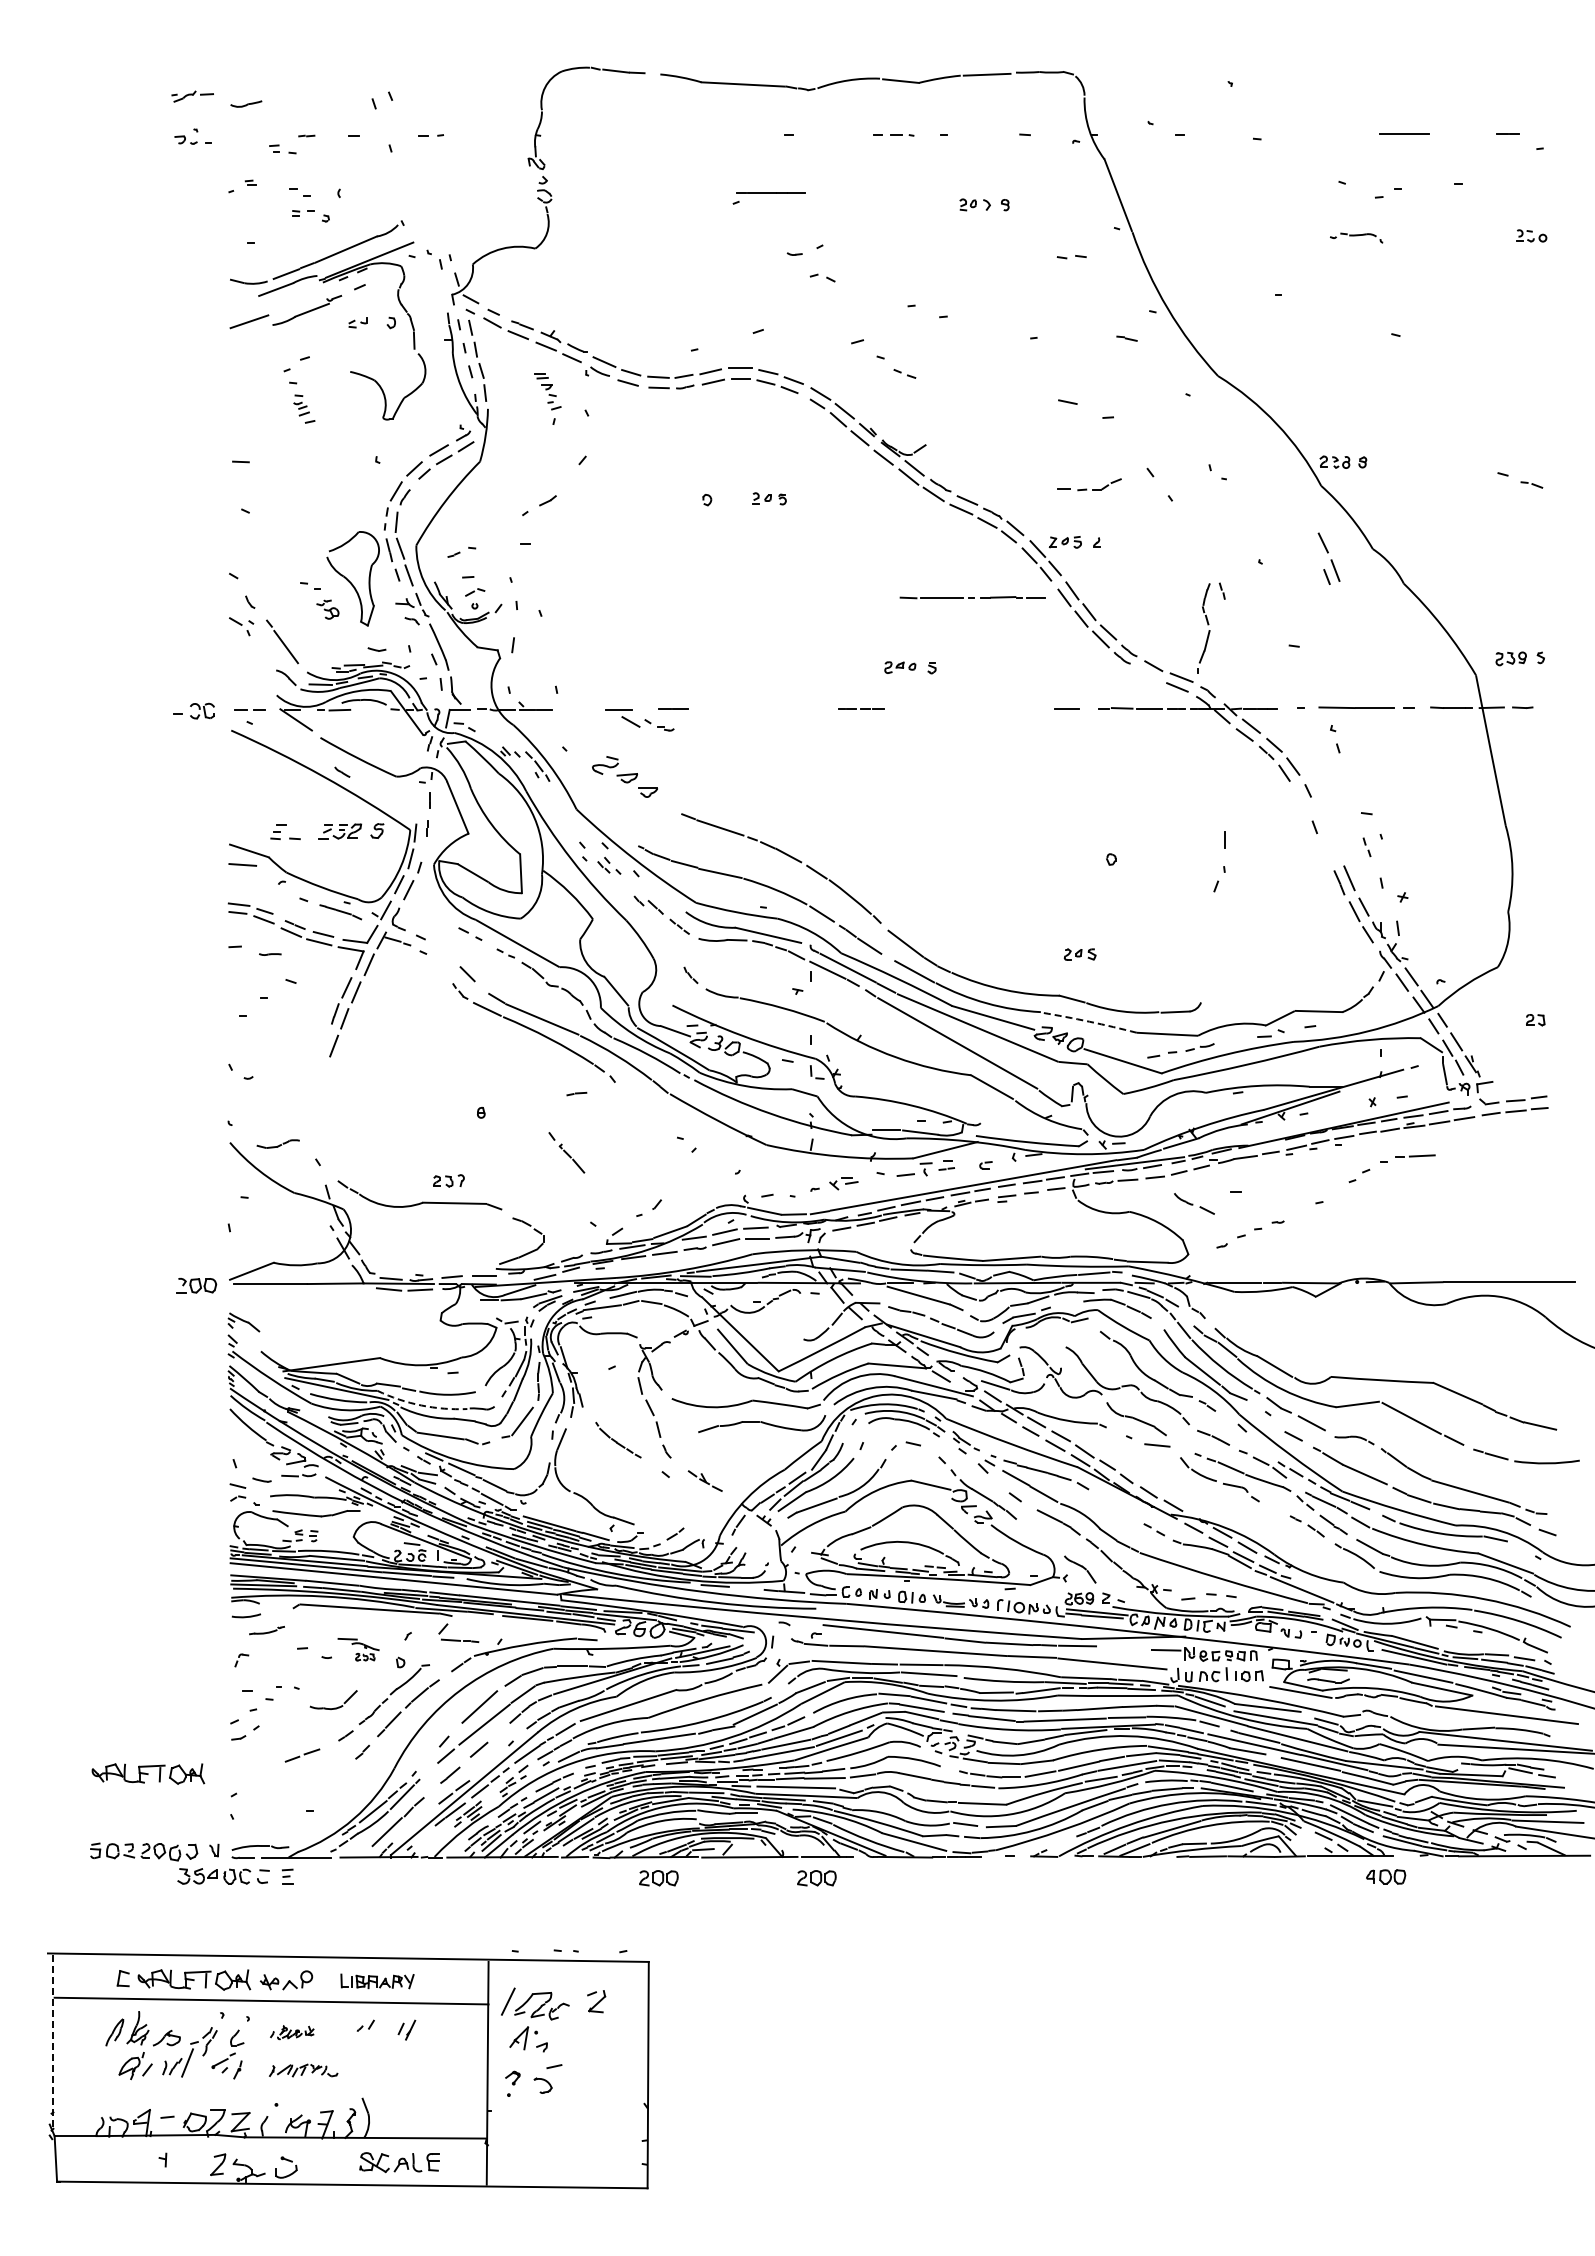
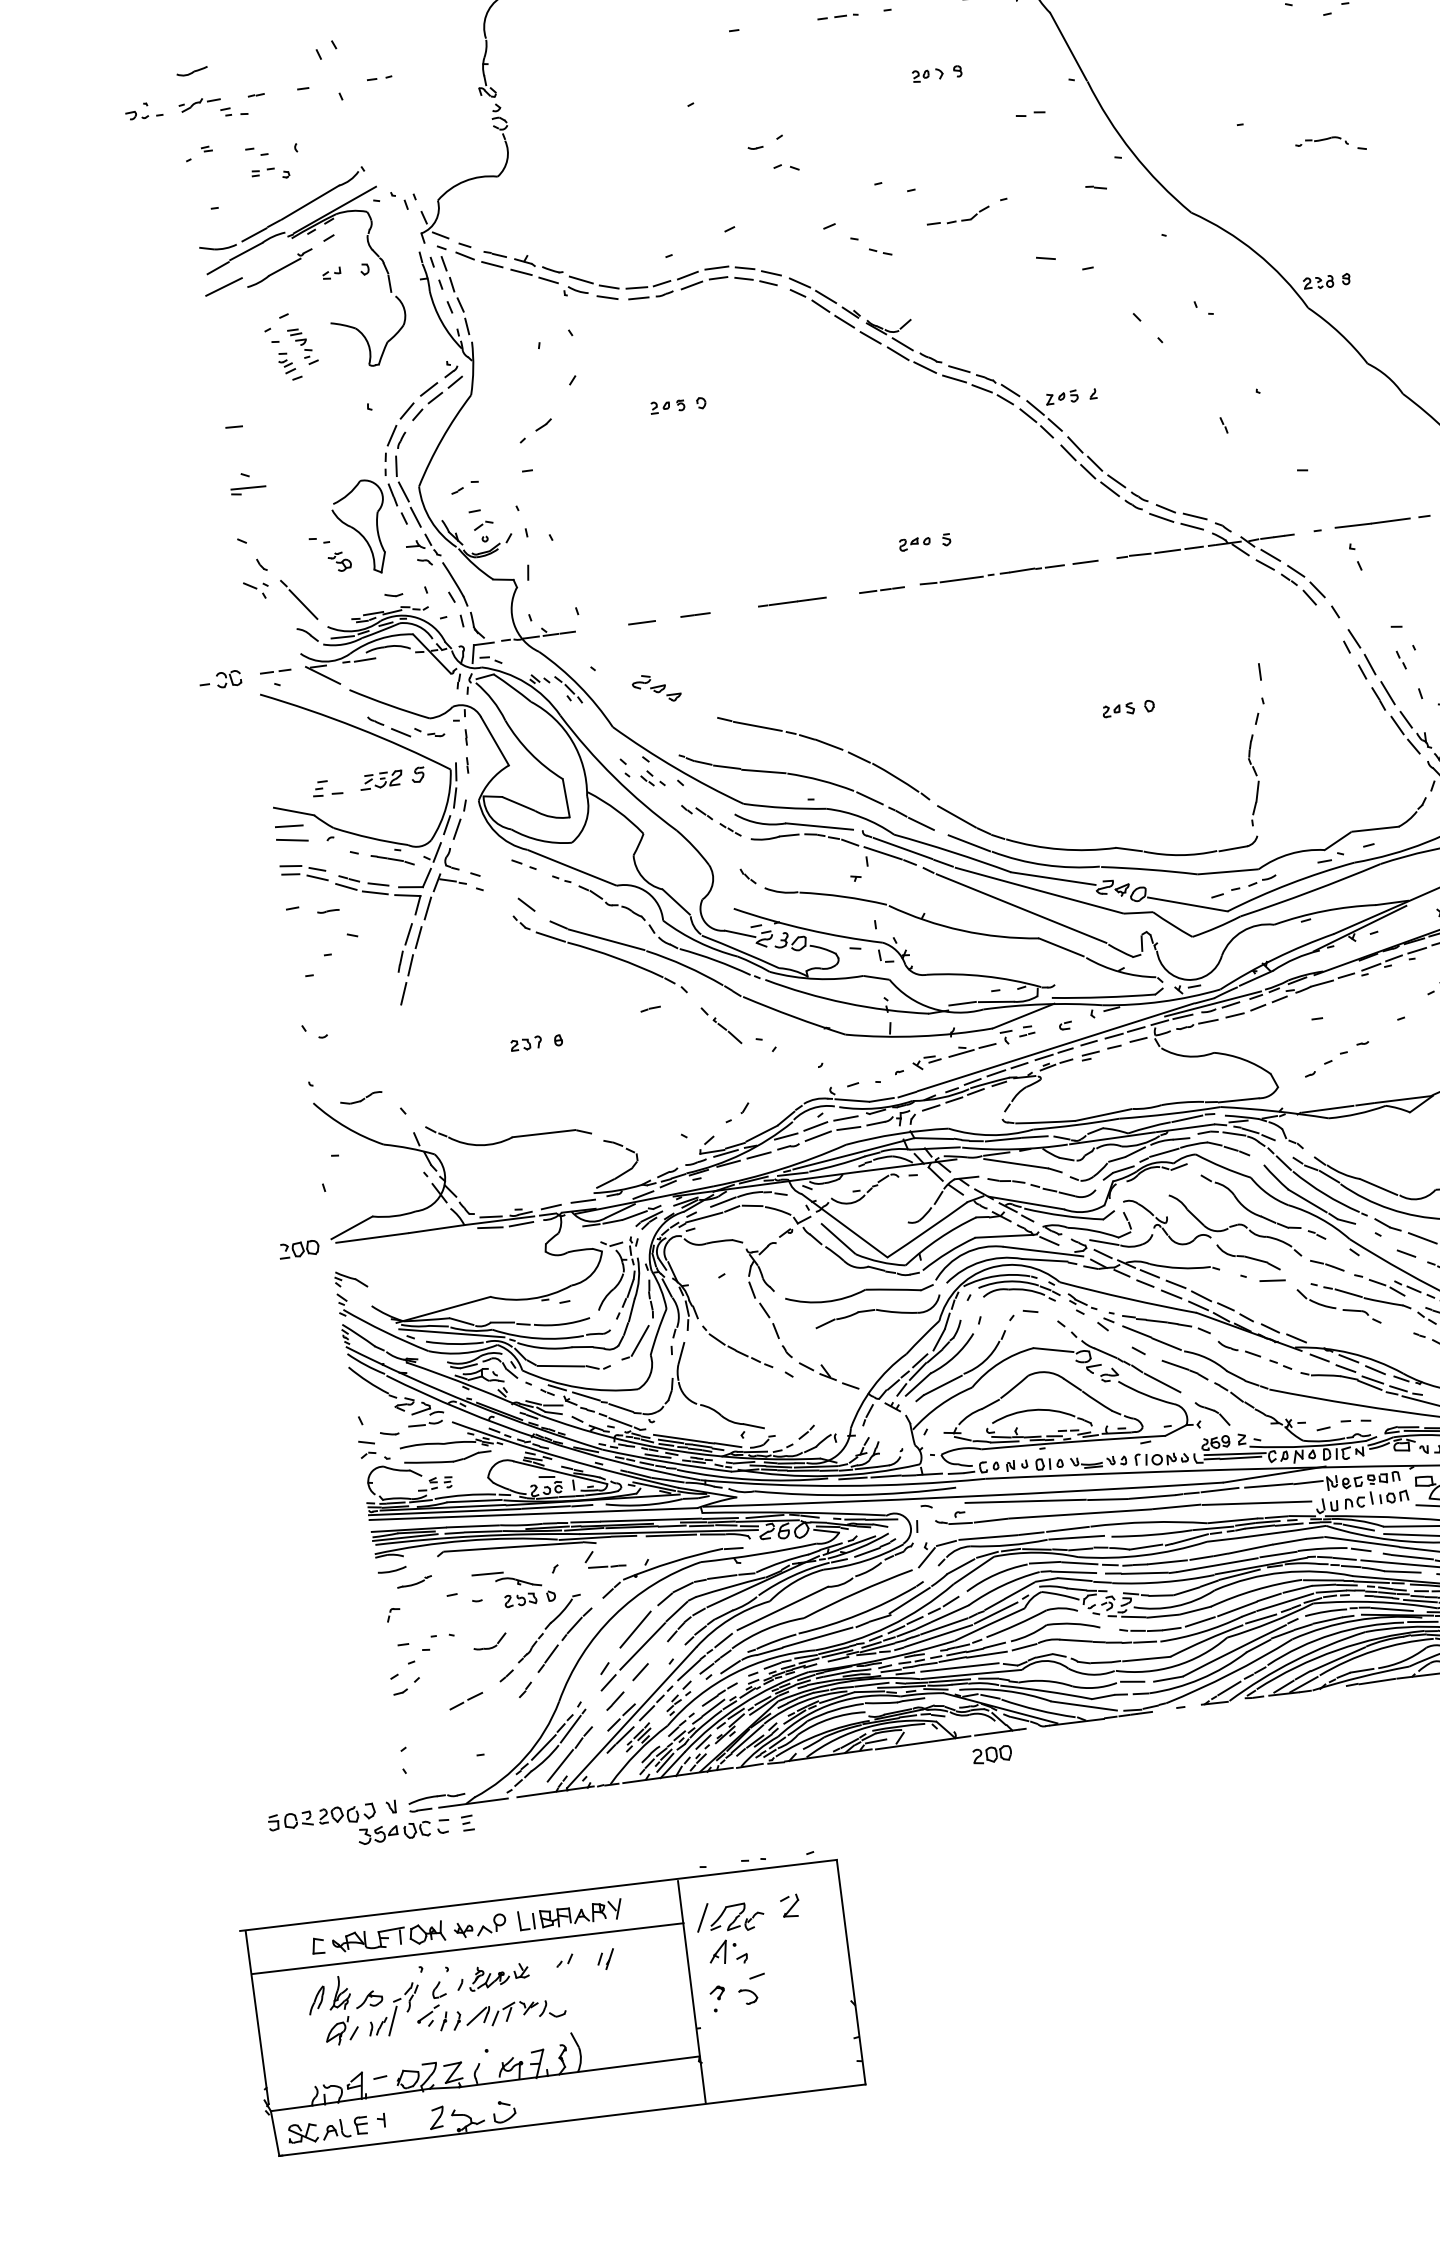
part: (192, 96) -> (199, 104), moved
line: (770, 192) -> (791, 601), moved
part: (1356, 237) -> (1321, 142), moved
line: (245, 301) -> (217, 267), added
part: (547, 391) -> (302, 346), moved
part: (1089, 484) -> (958, 216), moved
part: (769, 498) -> (667, 406), moved
part: (246, 526) -> (248, 490), added
part: (1328, 558) -> (1361, 653), moved
part: (972, 597) -> (991, 574), moved
part: (1203, 628) -> (1252, 780), moved
line: (1148, 674) -> (1161, 517), added
part: (647, 723) -> (417, 732), moved
part: (624, 776) -> (655, 688), size x0.71
line: (243, 878) -> (291, 839), added
part: (1079, 954) -> (1117, 710), moved
arc: (1089, 1021) -> (1149, 869), dashed -> solid
part: (566, 1152) -> (721, 1025), moved
line: (878, 1178) -> (960, 1052), added
part: (448, 1180) -> (525, 1043), moved
part: (1194, 1203) -> (1239, 1348), moved
line: (1066, 1304) -> (1163, 1153), added
arc: (421, 1405) -> (537, 1338), dashed -> solid
part: (618, 1439) -> (737, 1346), size x1.43
part: (705, 1480) -> (829, 1375), size x1.67
line: (1034, 1531) -> (1162, 1382), added
line: (747, 1588) -> (885, 1476), added
line: (1126, 1647) -> (1268, 1485), added
part: (358, 1649) -> (507, 1588), size x1.67
part: (333, 1699) -> (489, 1641), size x0.71
part: (148, 1773) -> (315, 1739), removed
line: (1060, 1843) -> (1229, 1688), added
part: (658, 1878) -> (835, 1775), removed
part: (377, 1981) -> (570, 1915), size x1.43
part: (291, 2032) -> (491, 1977), size x1.67
line: (53, 2042) -> (257, 2018), dashed -> solid
part: (303, 2070) -> (508, 2013), size x1.67
part: (399, 2162) -> (327, 2130), moved

